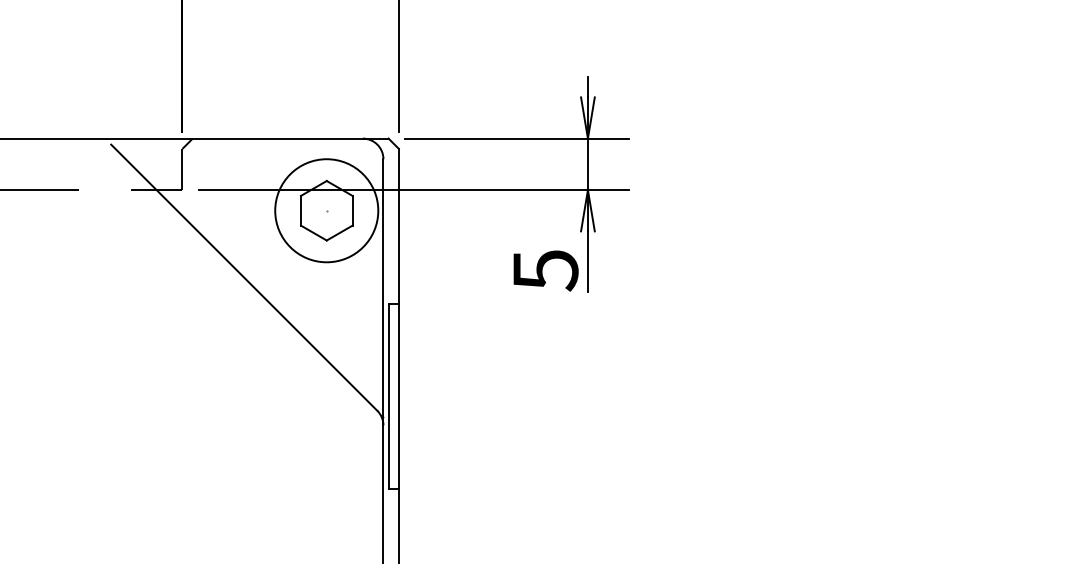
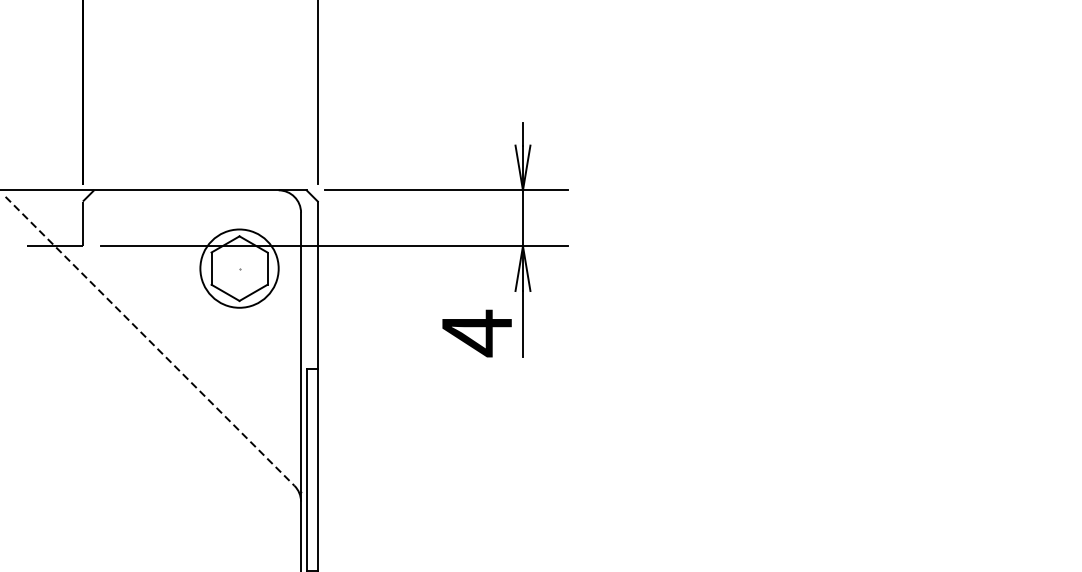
circle: (326, 210) -> (239, 268), size x0.7
text: (545, 270) -> (476, 333), 5 -> 4
line: (244, 278) -> (150, 342), solid -> dashed

